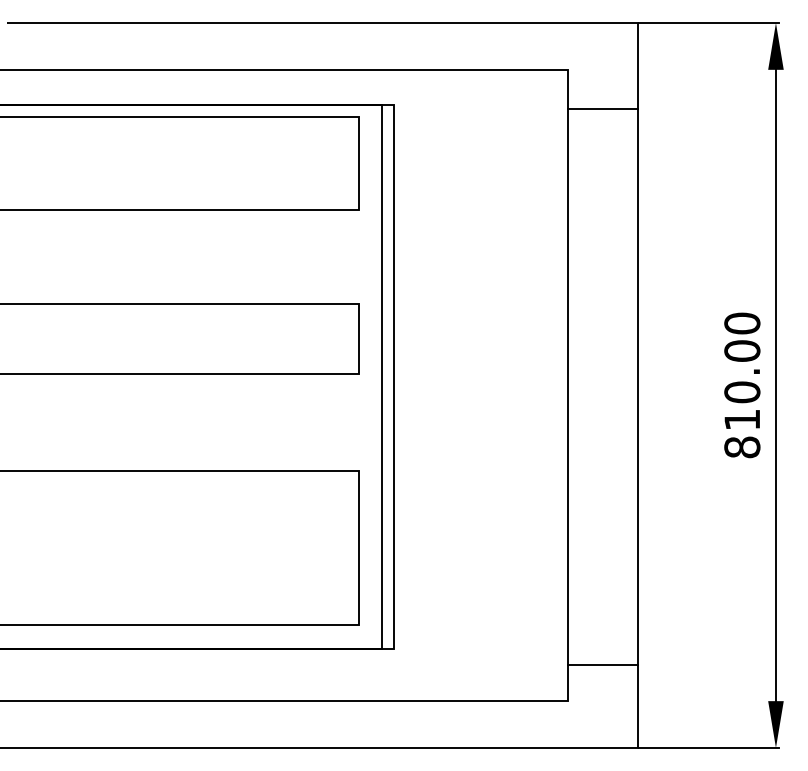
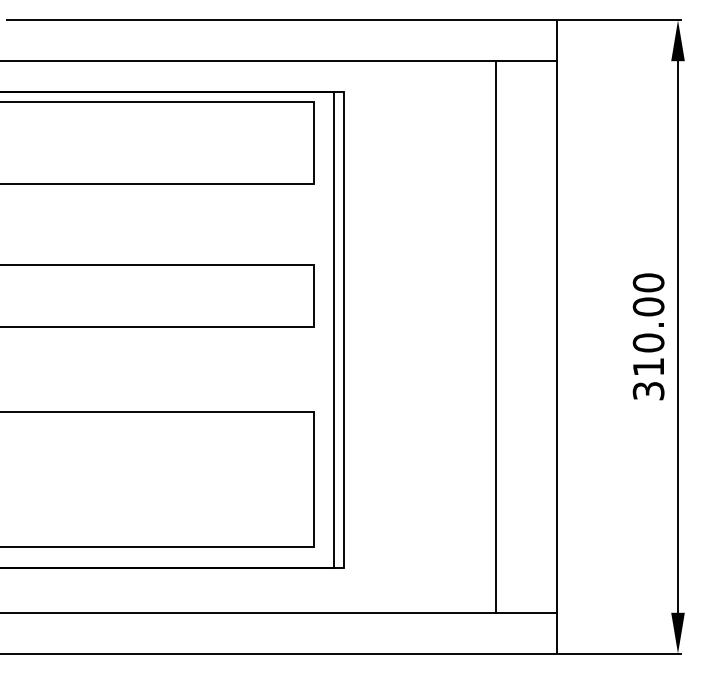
line: (602, 108) -> (526, 60), moved
text: (742, 447) -> (648, 391), 810.00 -> 310.00
line: (602, 665) -> (526, 613), moved

